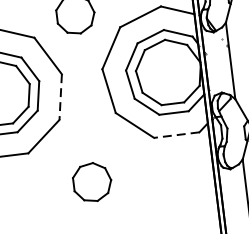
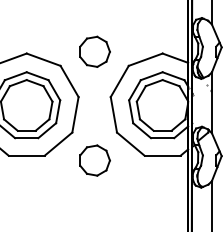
line: (60, 97) -> (75, 115), dashed -> solid
line: (176, 134) -> (162, 155), dashed -> solid
part: (91, 182) -> (94, 160), moved

